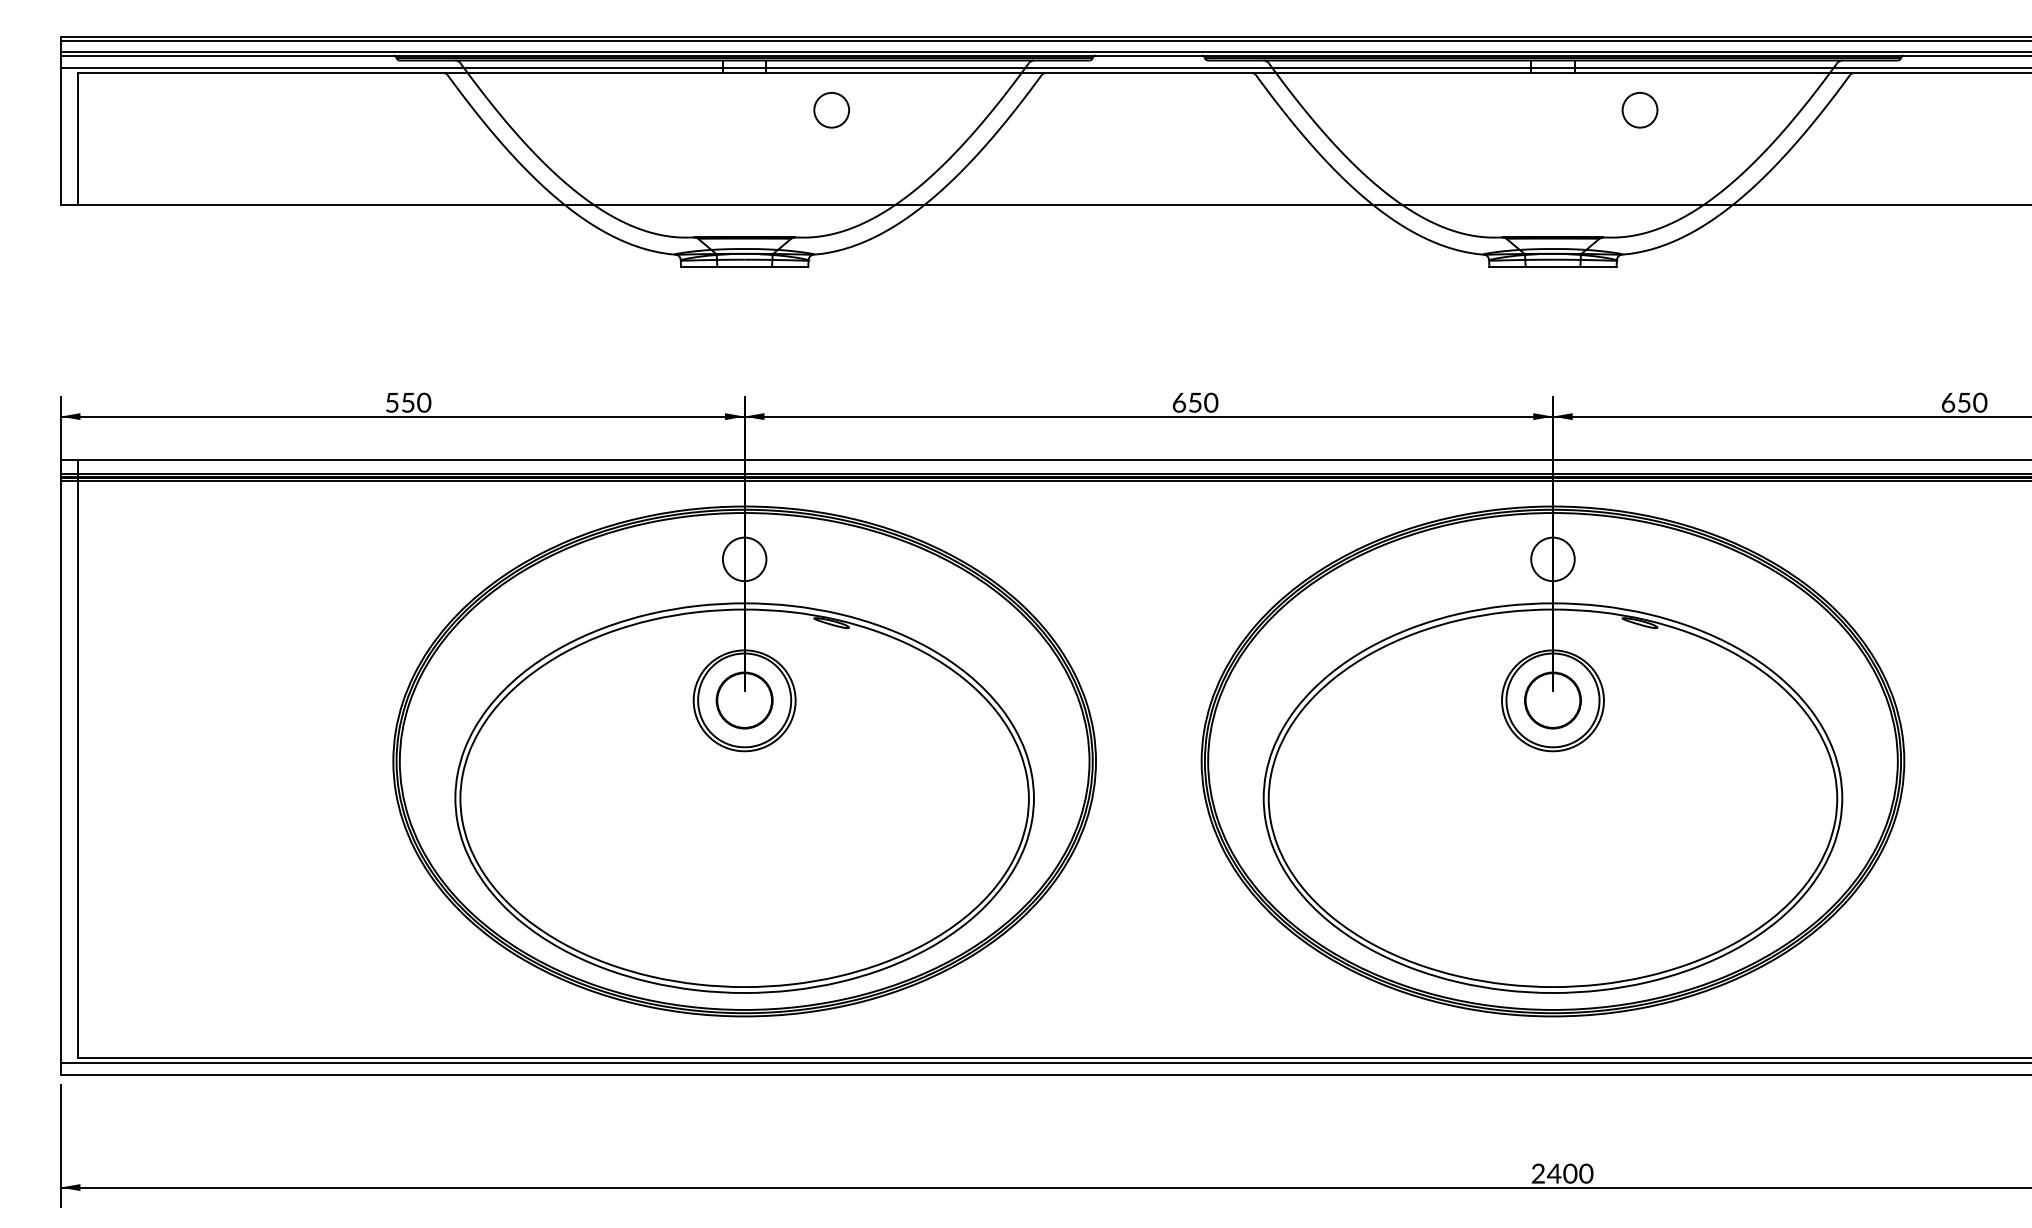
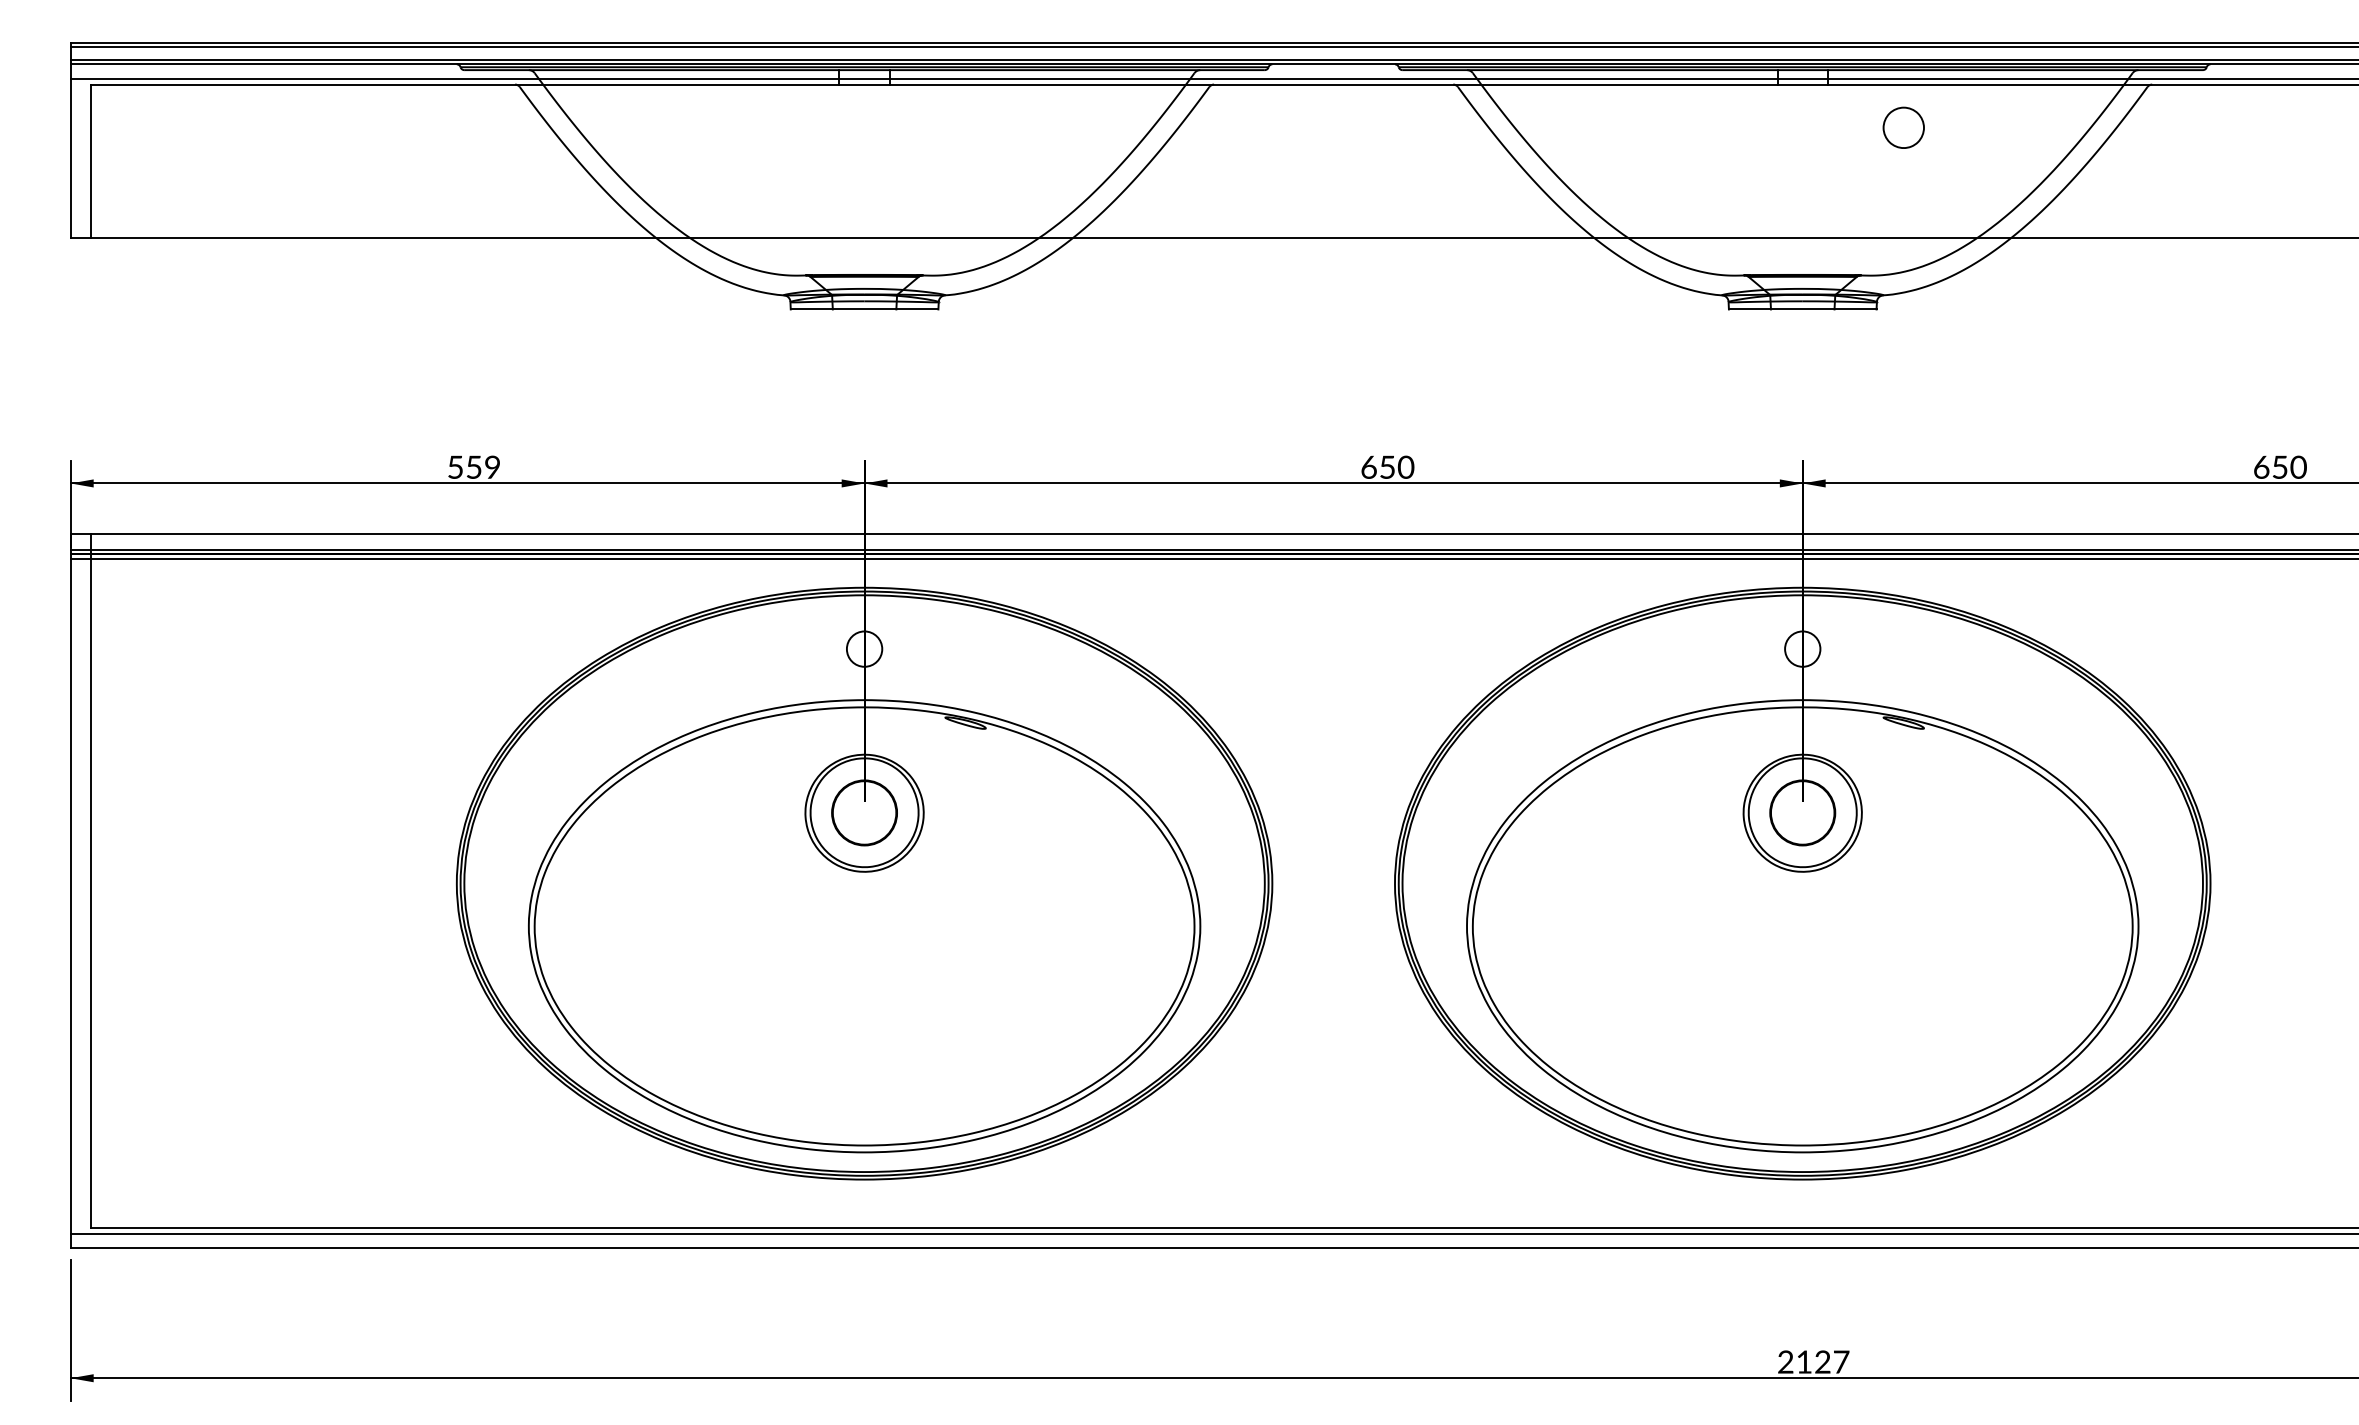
part: (831, 109) -> (965, 127), removed
text: (424, 402) -> (492, 467), 550 -> 559
circle: (744, 558) -> (864, 648), size x0.7
circle: (1552, 558) -> (1802, 648), size x0.7
text: (1570, 1173) -> (1822, 1361), 2400 -> 2127

